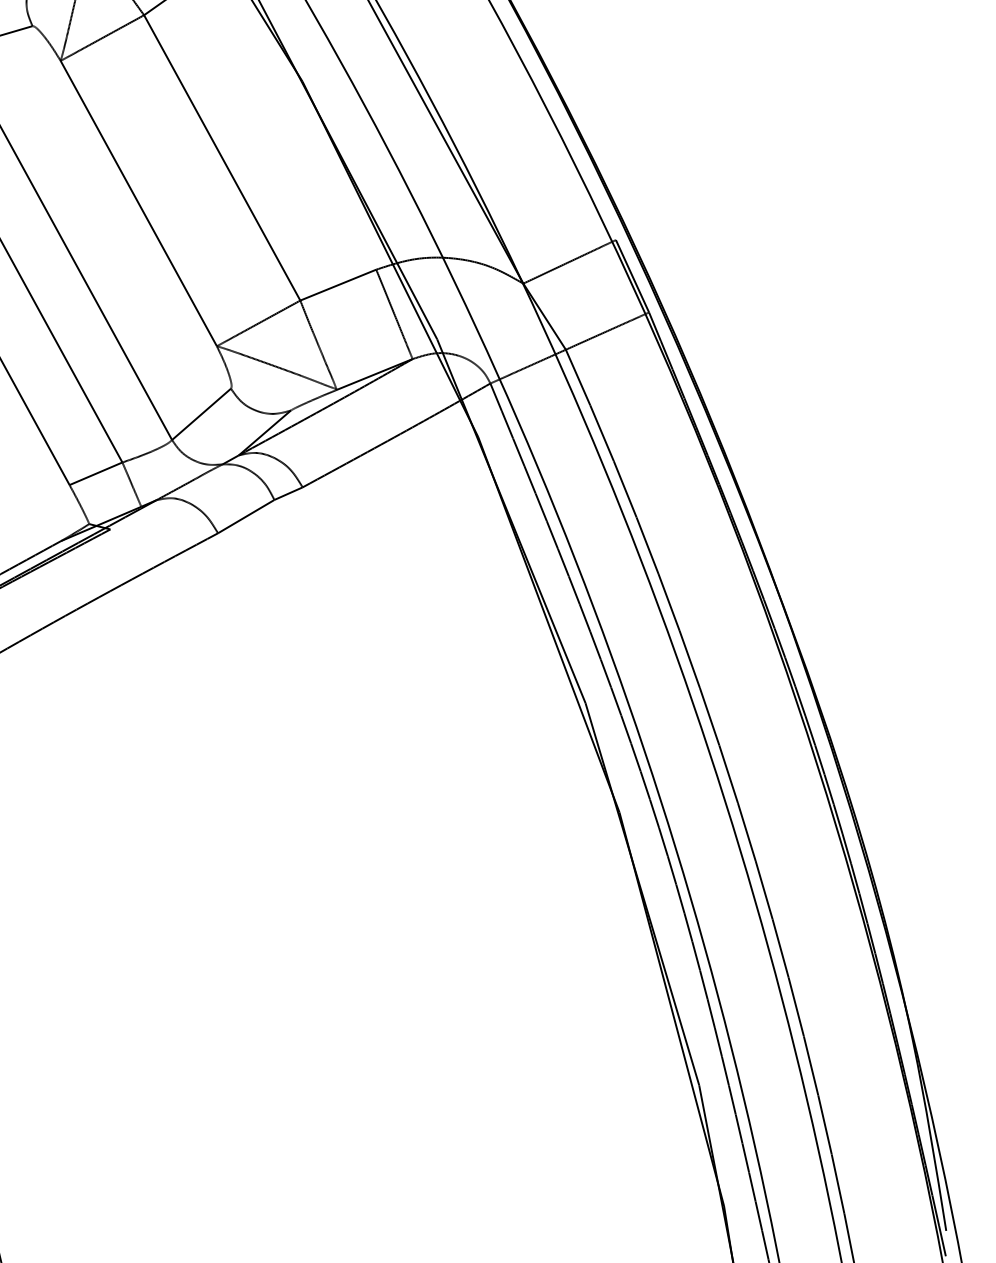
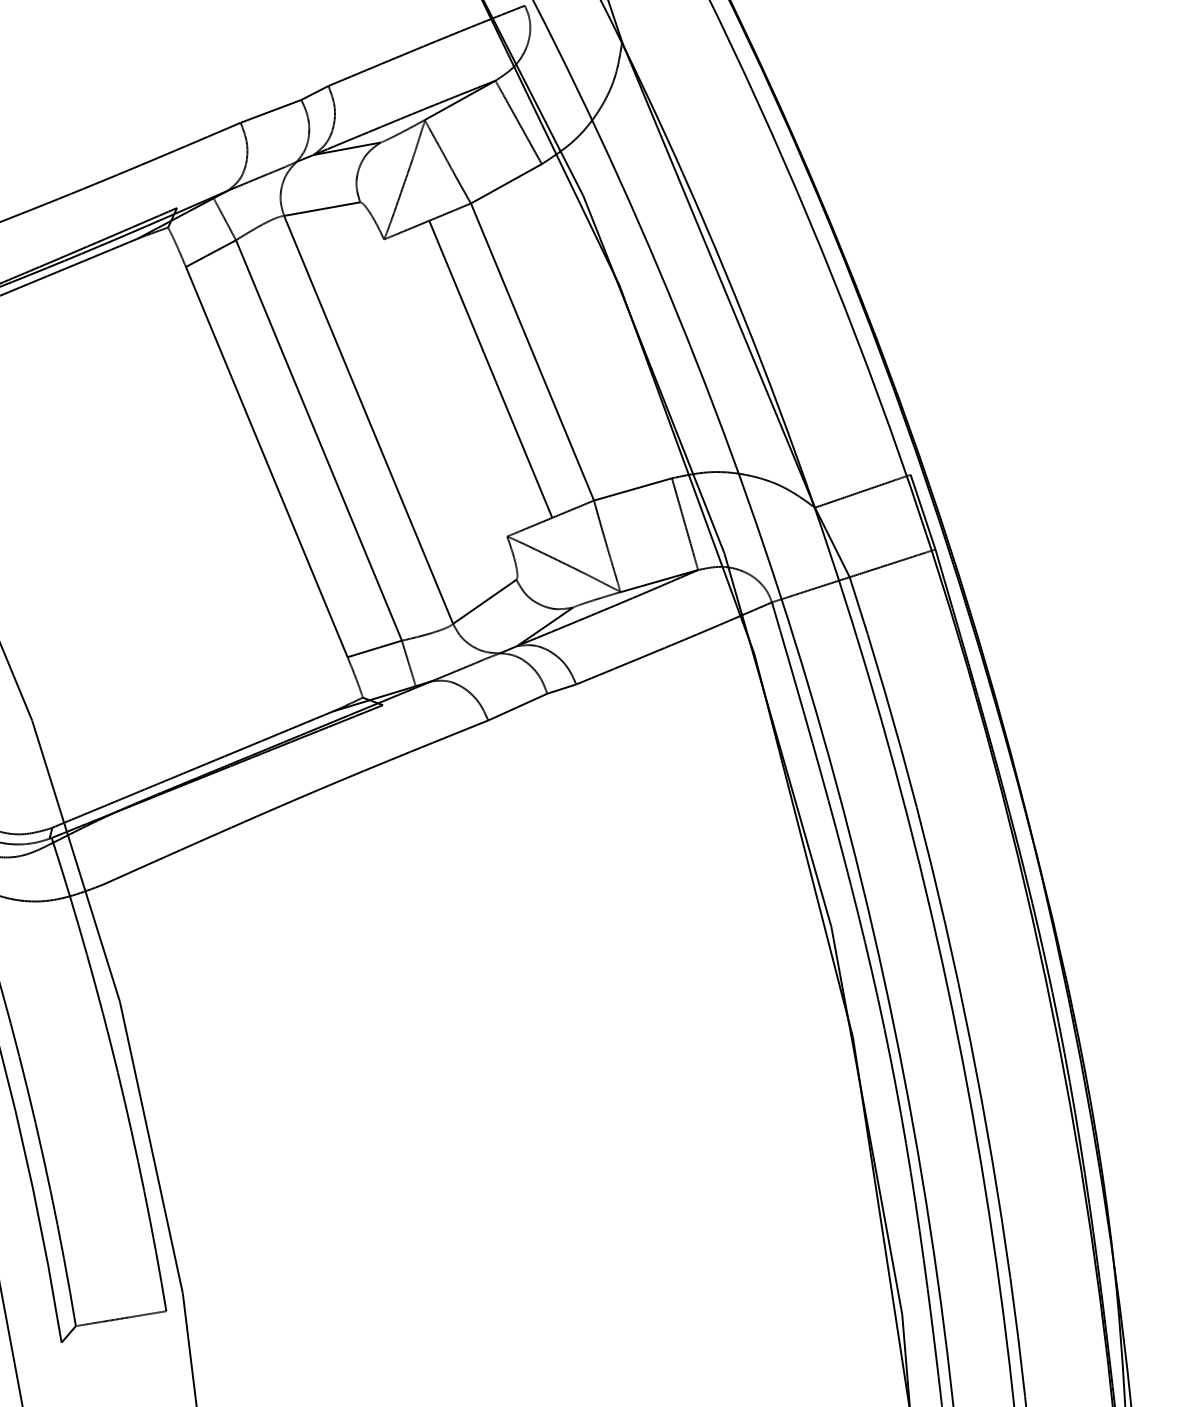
line: (138, 203) -> (490, 368), moved

